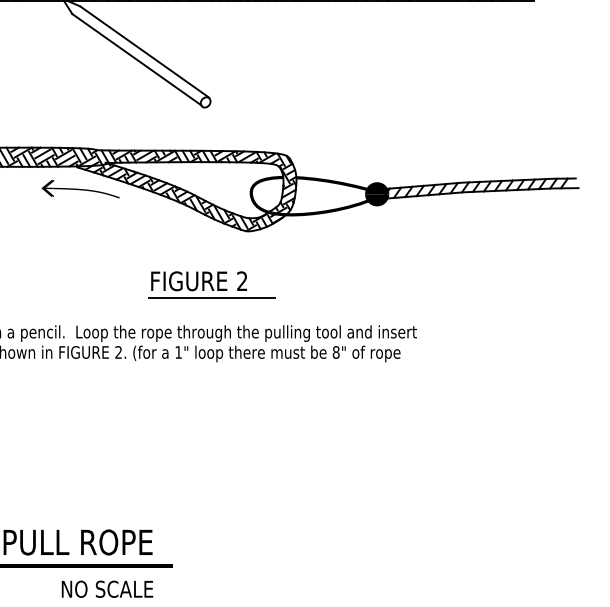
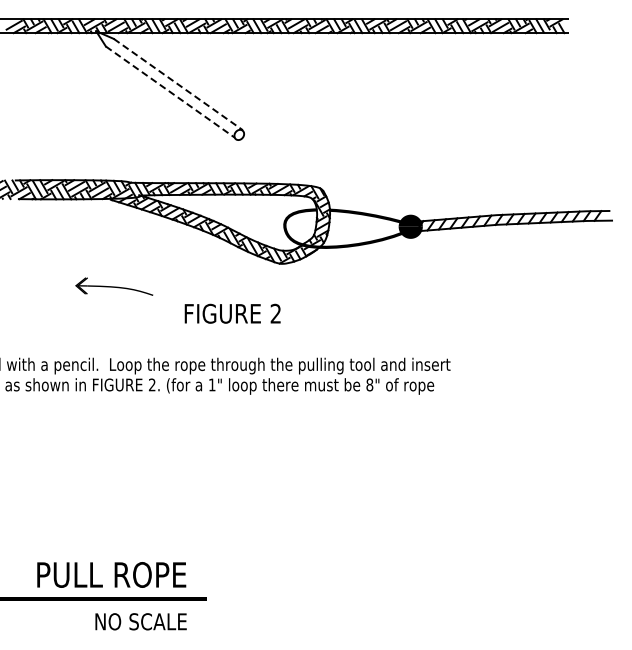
line: (144, 52) -> (178, 84), solid -> dashed
line: (136, 60) -> (170, 92), solid -> dashed
part: (80, 189) -> (114, 286), moved
line: (211, 298) -> (245, 330), removed

